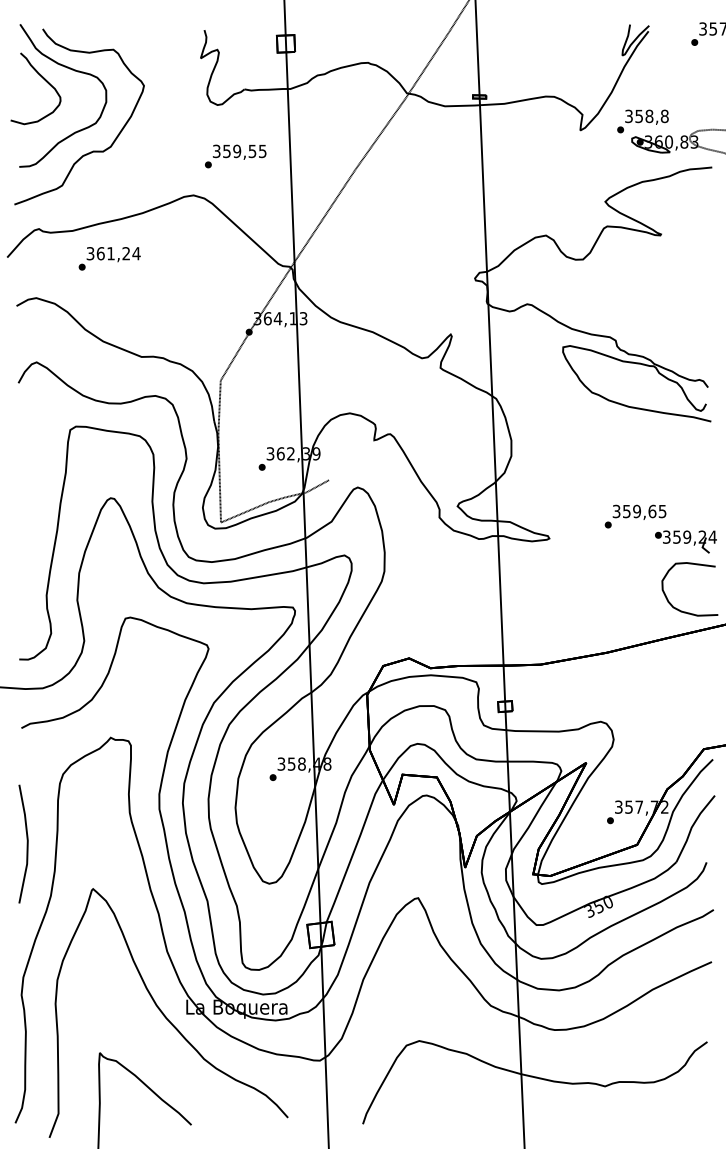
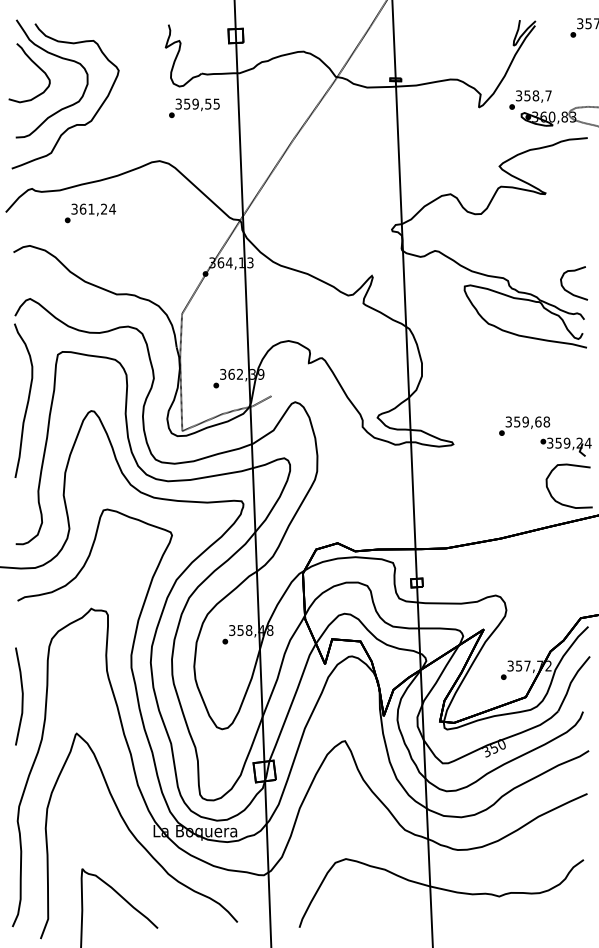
text: (664, 116) -> (548, 95), 358,8 -> 358,7
text: (235, 156) -> (194, 108), moved
curve: (690, 353) -> (569, 291), added
curve: (33, 485) -> (27, 400), added
text: (662, 511) -> (546, 421), 359,65 -> 359,68

